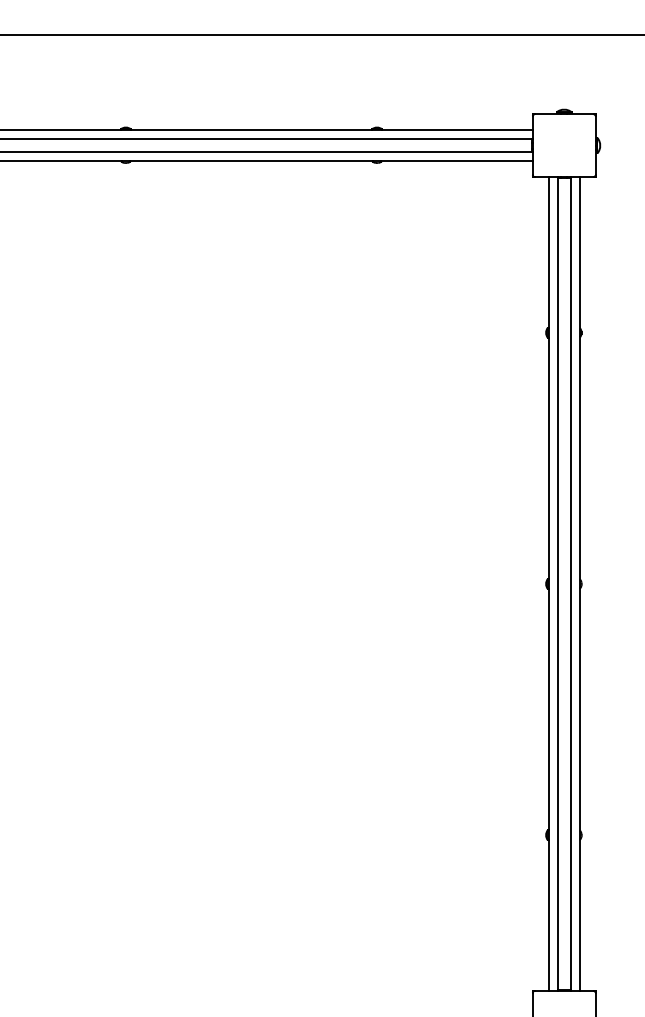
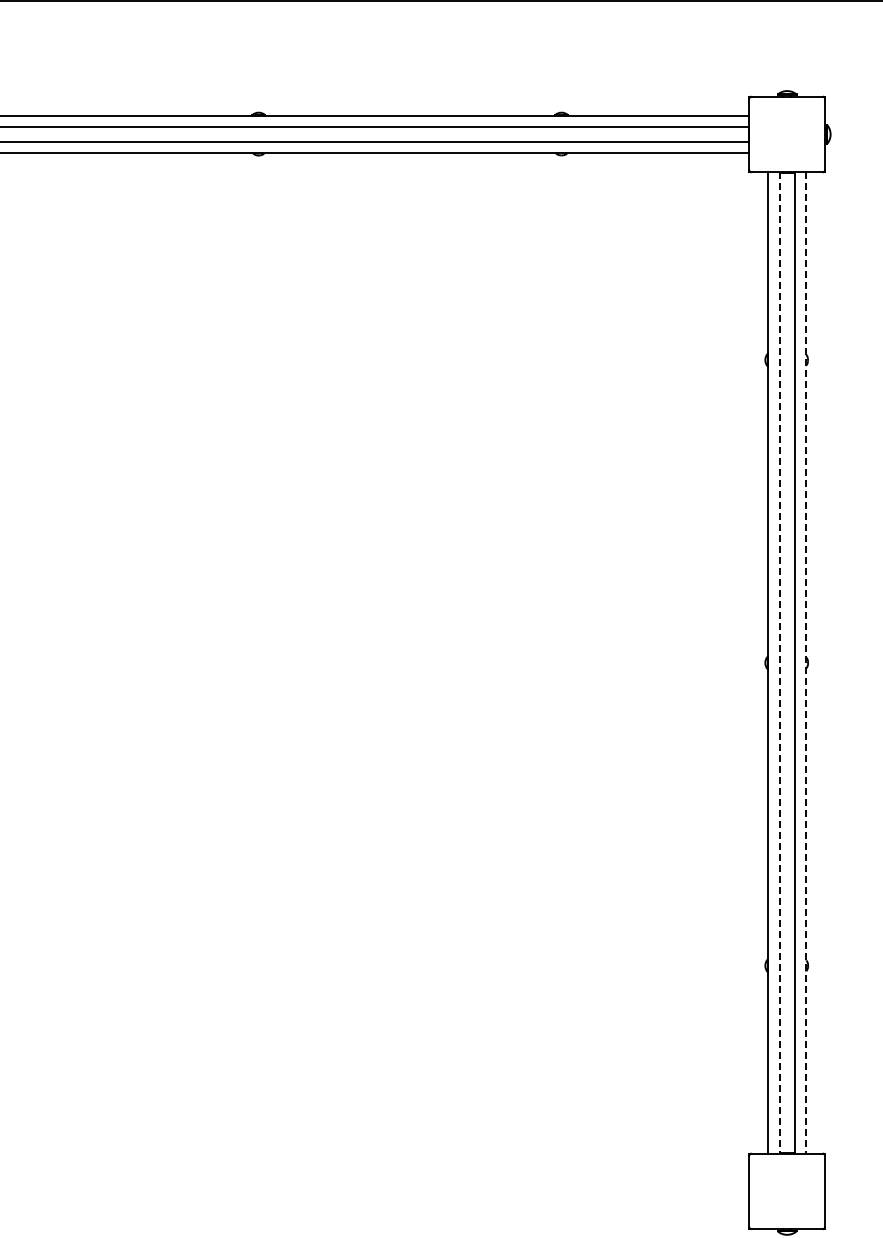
line: (557, 583) -> (779, 662), solid -> dashed
line: (580, 583) -> (806, 662), solid -> dashed

